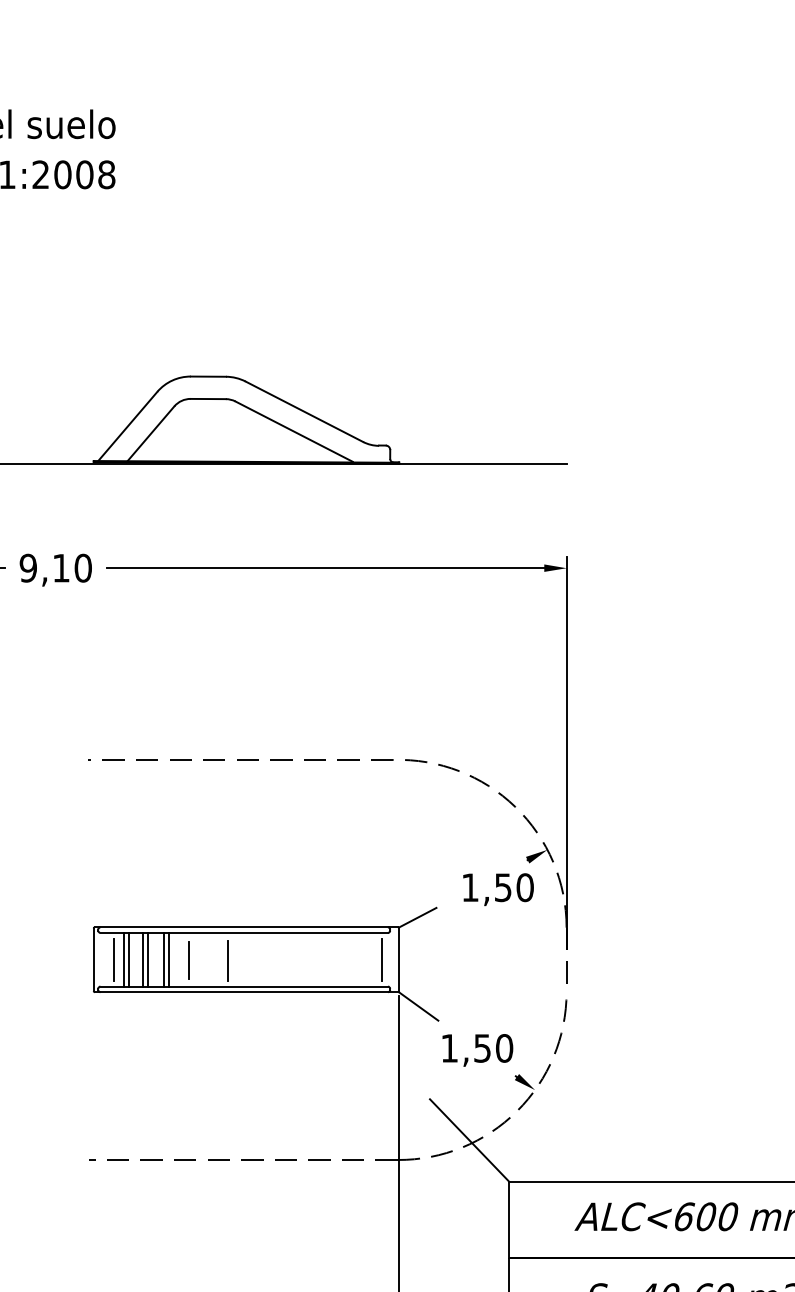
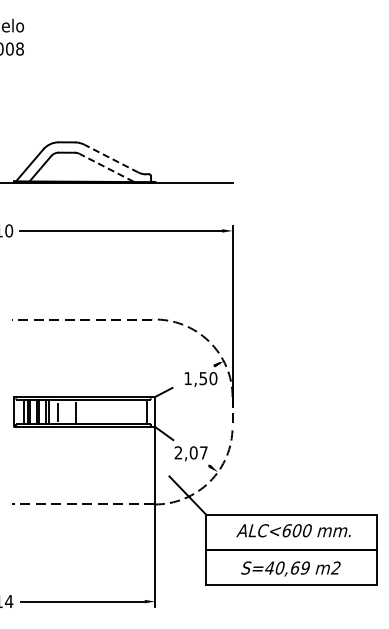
line: (302, 411) -> (110, 158), solid -> dashed
line: (293, 431) -> (106, 167), solid -> dashed
text: (475, 1047) -> (190, 452), 1,50 -> 2,07

